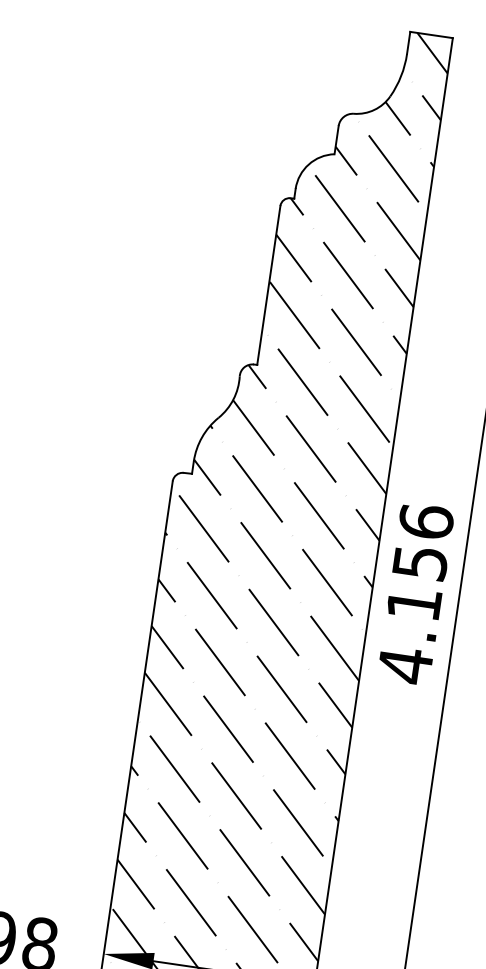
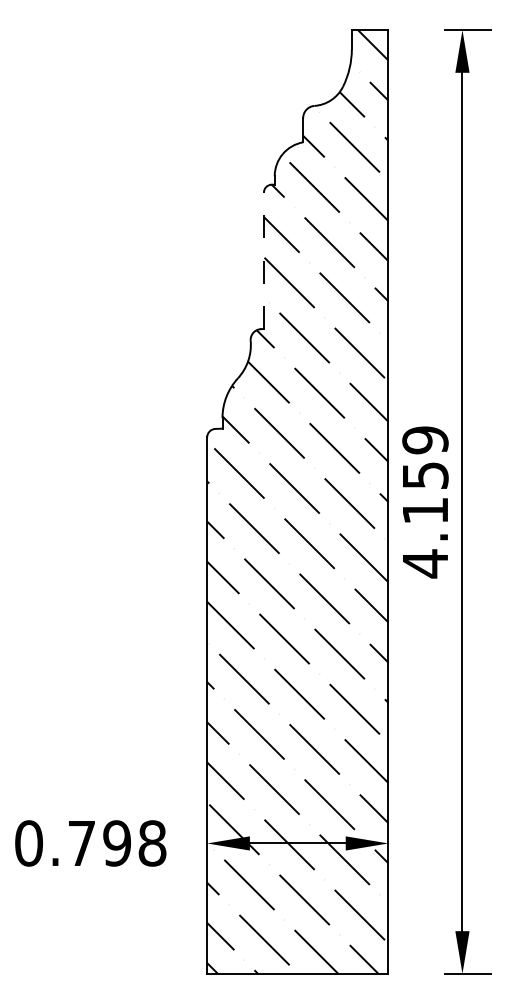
line: (268, 285) -> (263, 260), solid -> dashed
text: (426, 522) -> (425, 440), 4.156 -> 4.159

